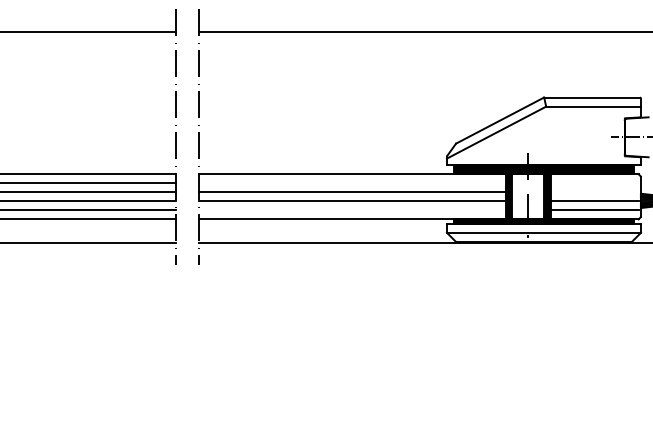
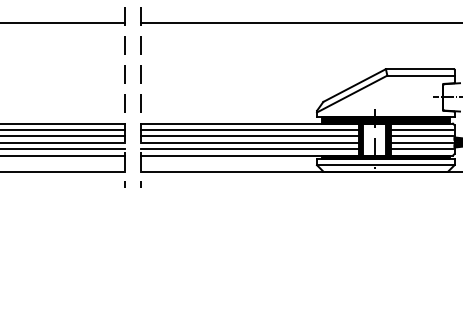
line: (352, 183) -> (249, 130), added
line: (594, 183) -> (421, 130), added
line: (594, 192) -> (421, 136), added
line: (352, 210) -> (249, 149), added

